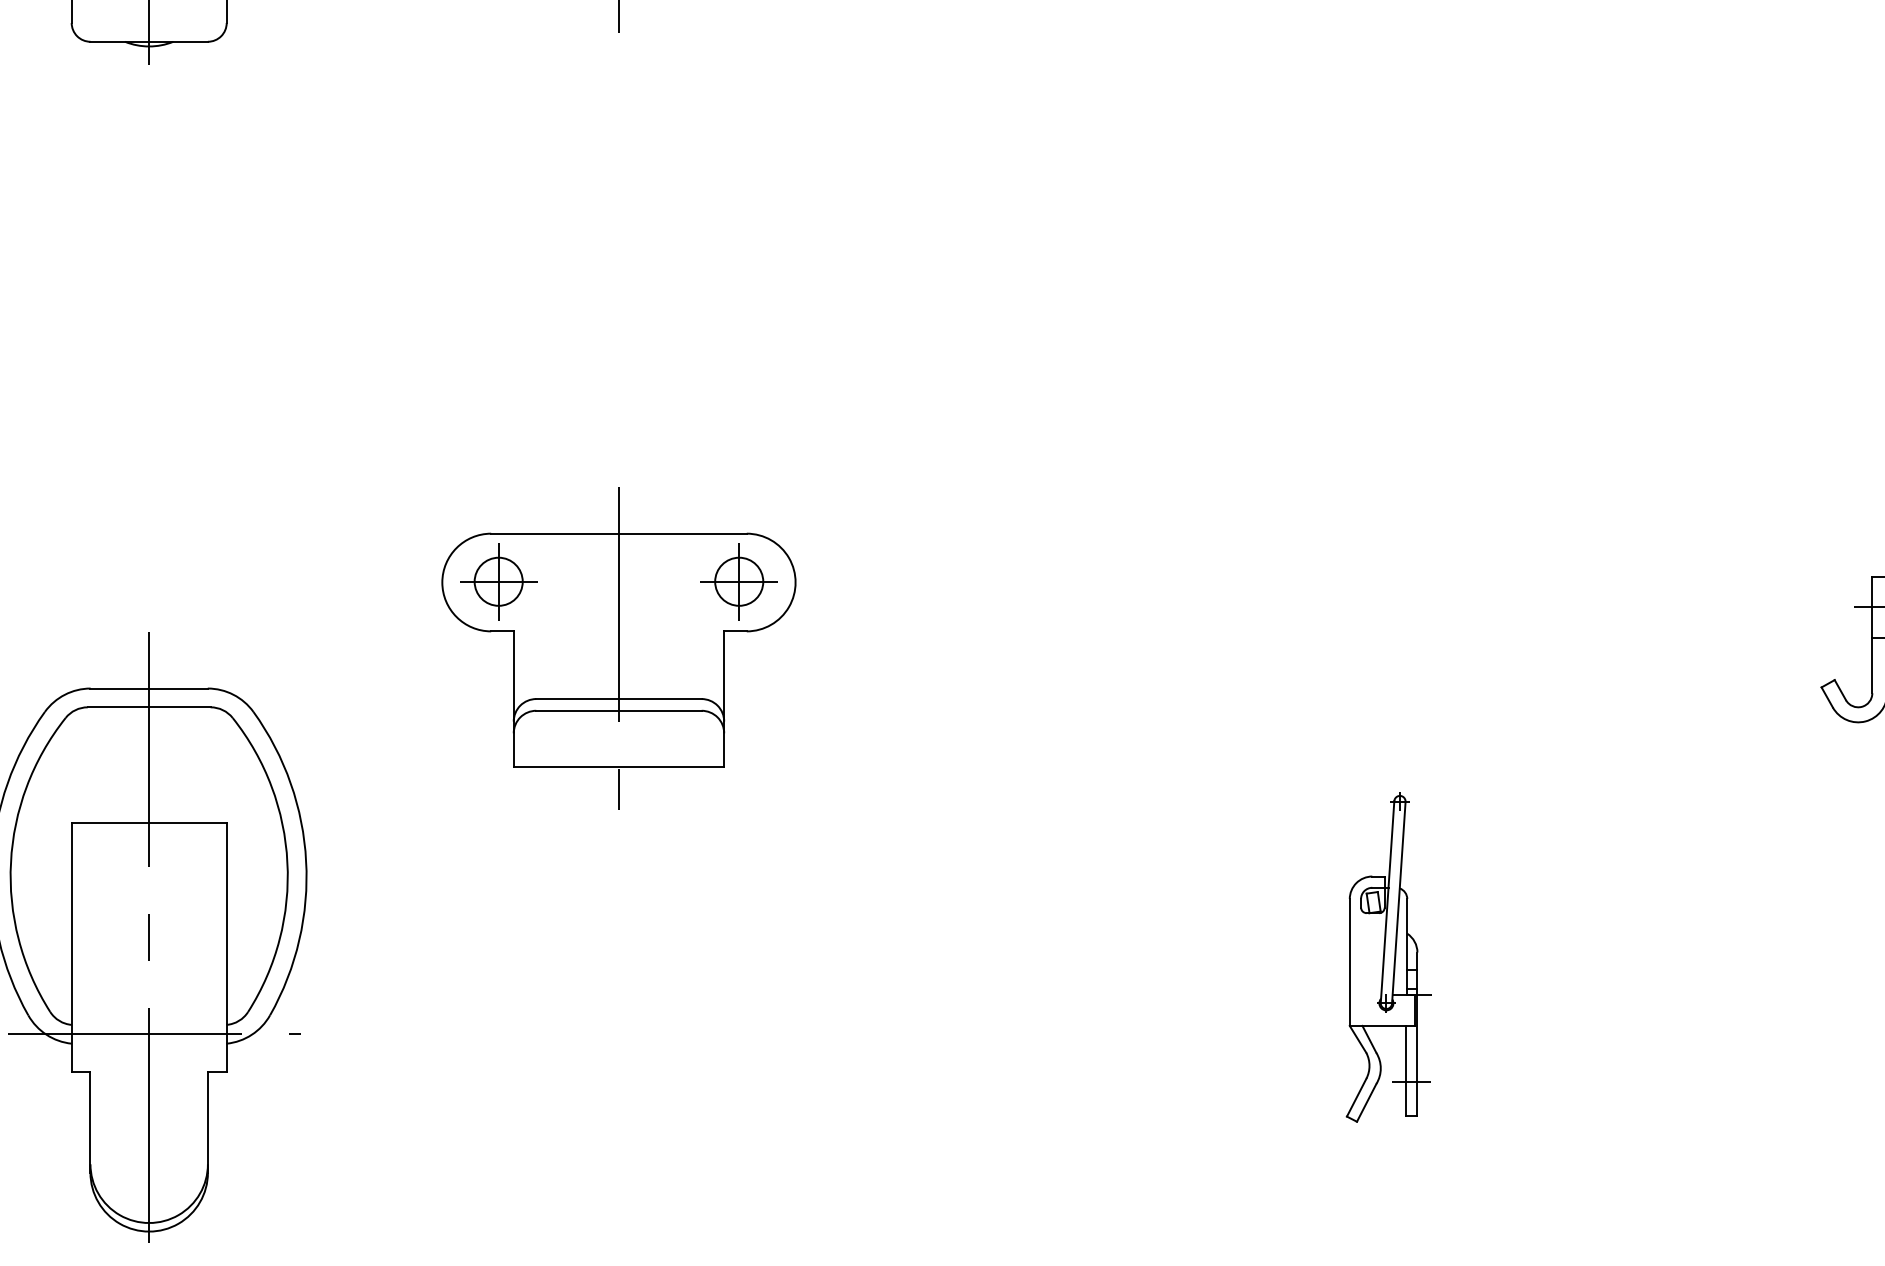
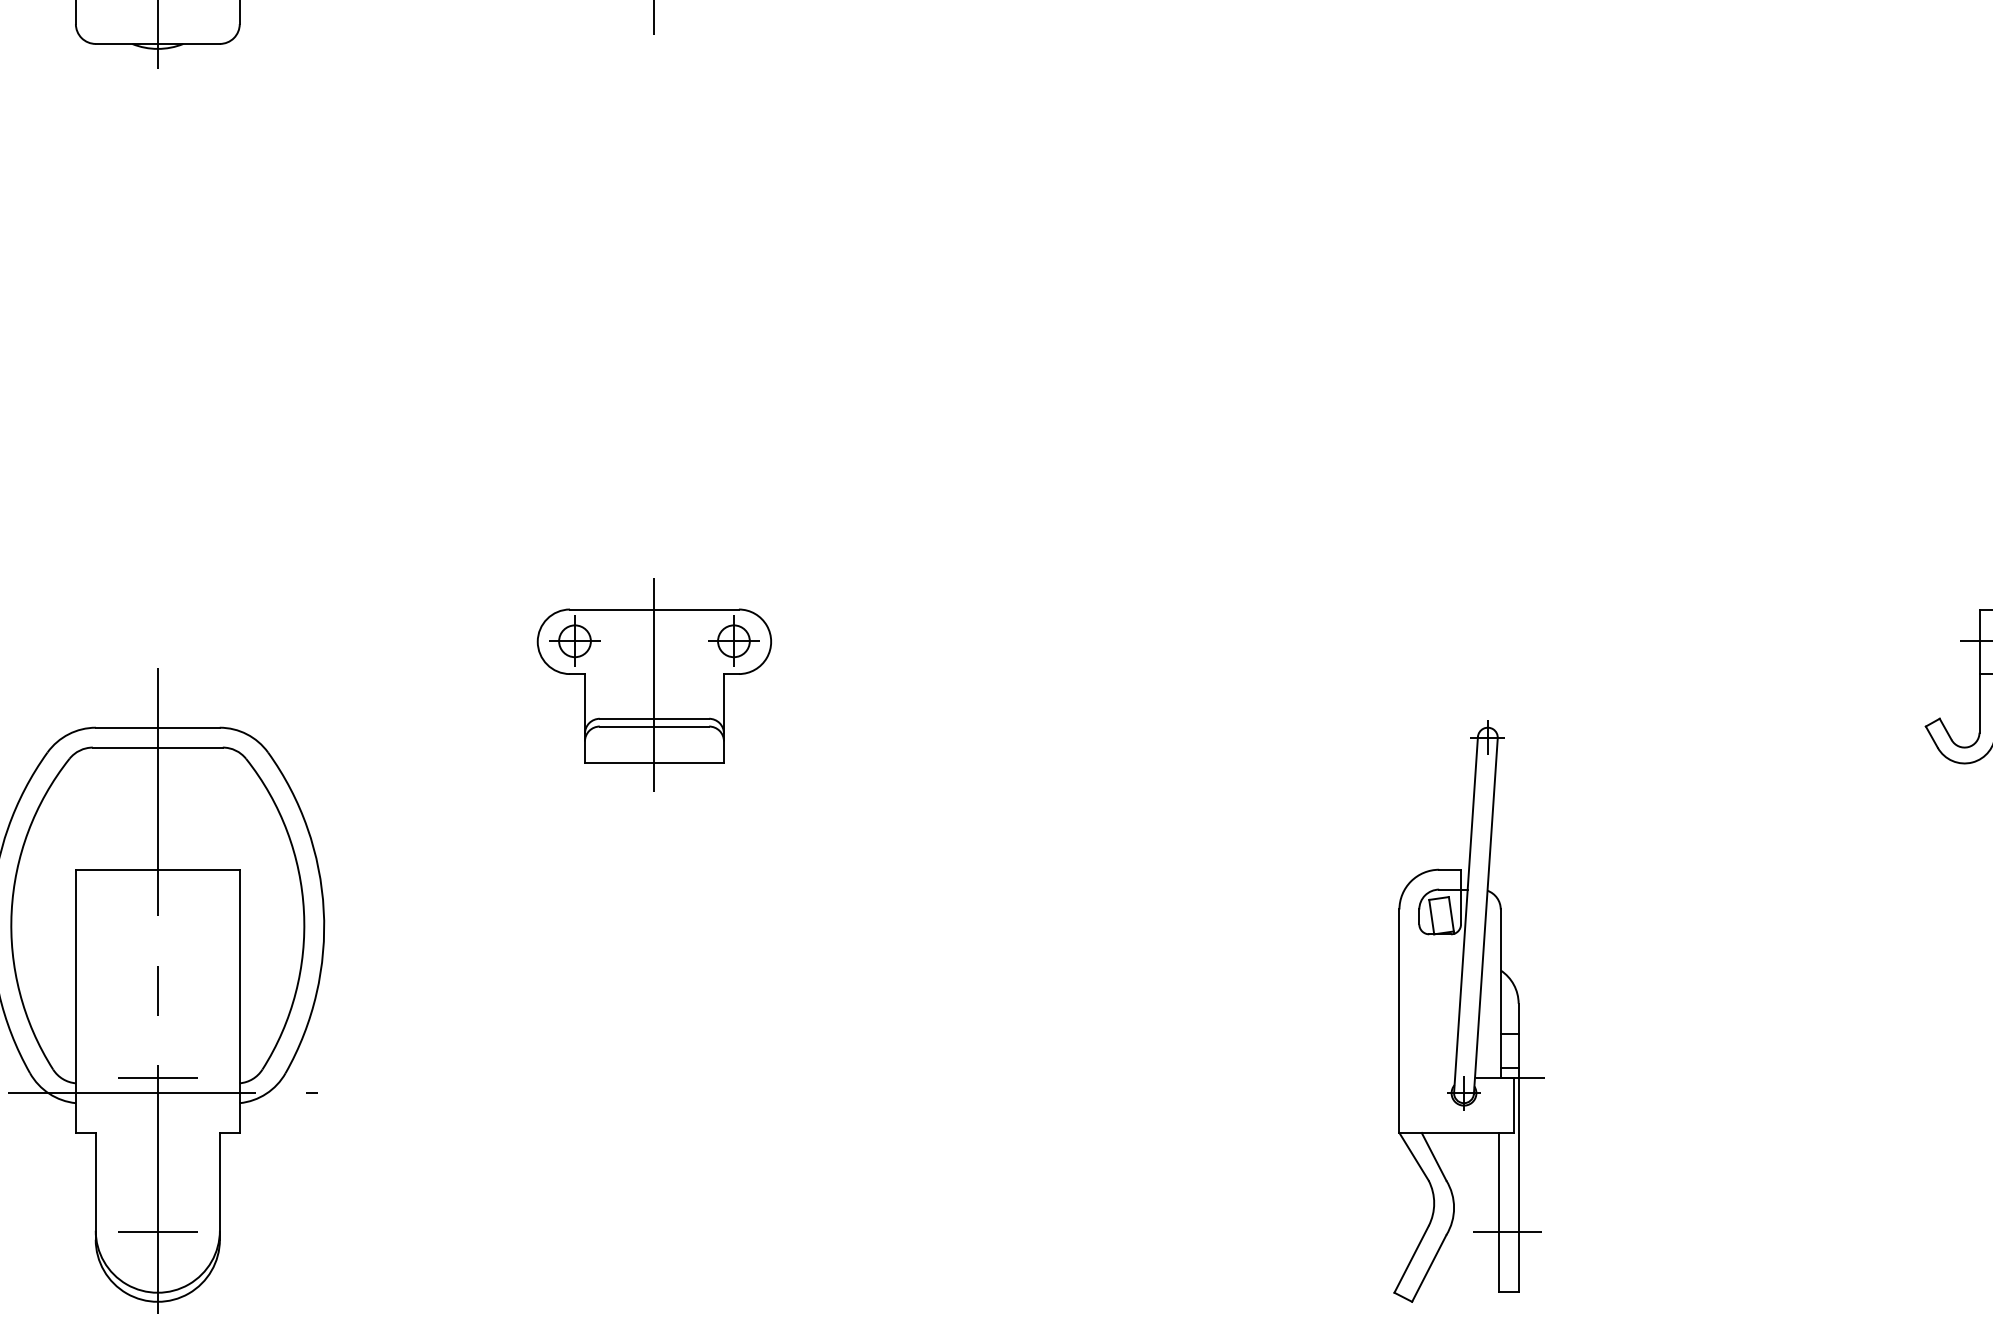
part: (618, 648) -> (653, 685), size x0.62
part: (1388, 956) -> (1468, 1011), size x1.67
line: (149, 1020) -> (158, 1078), added
line: (149, 1165) -> (158, 1231), added

